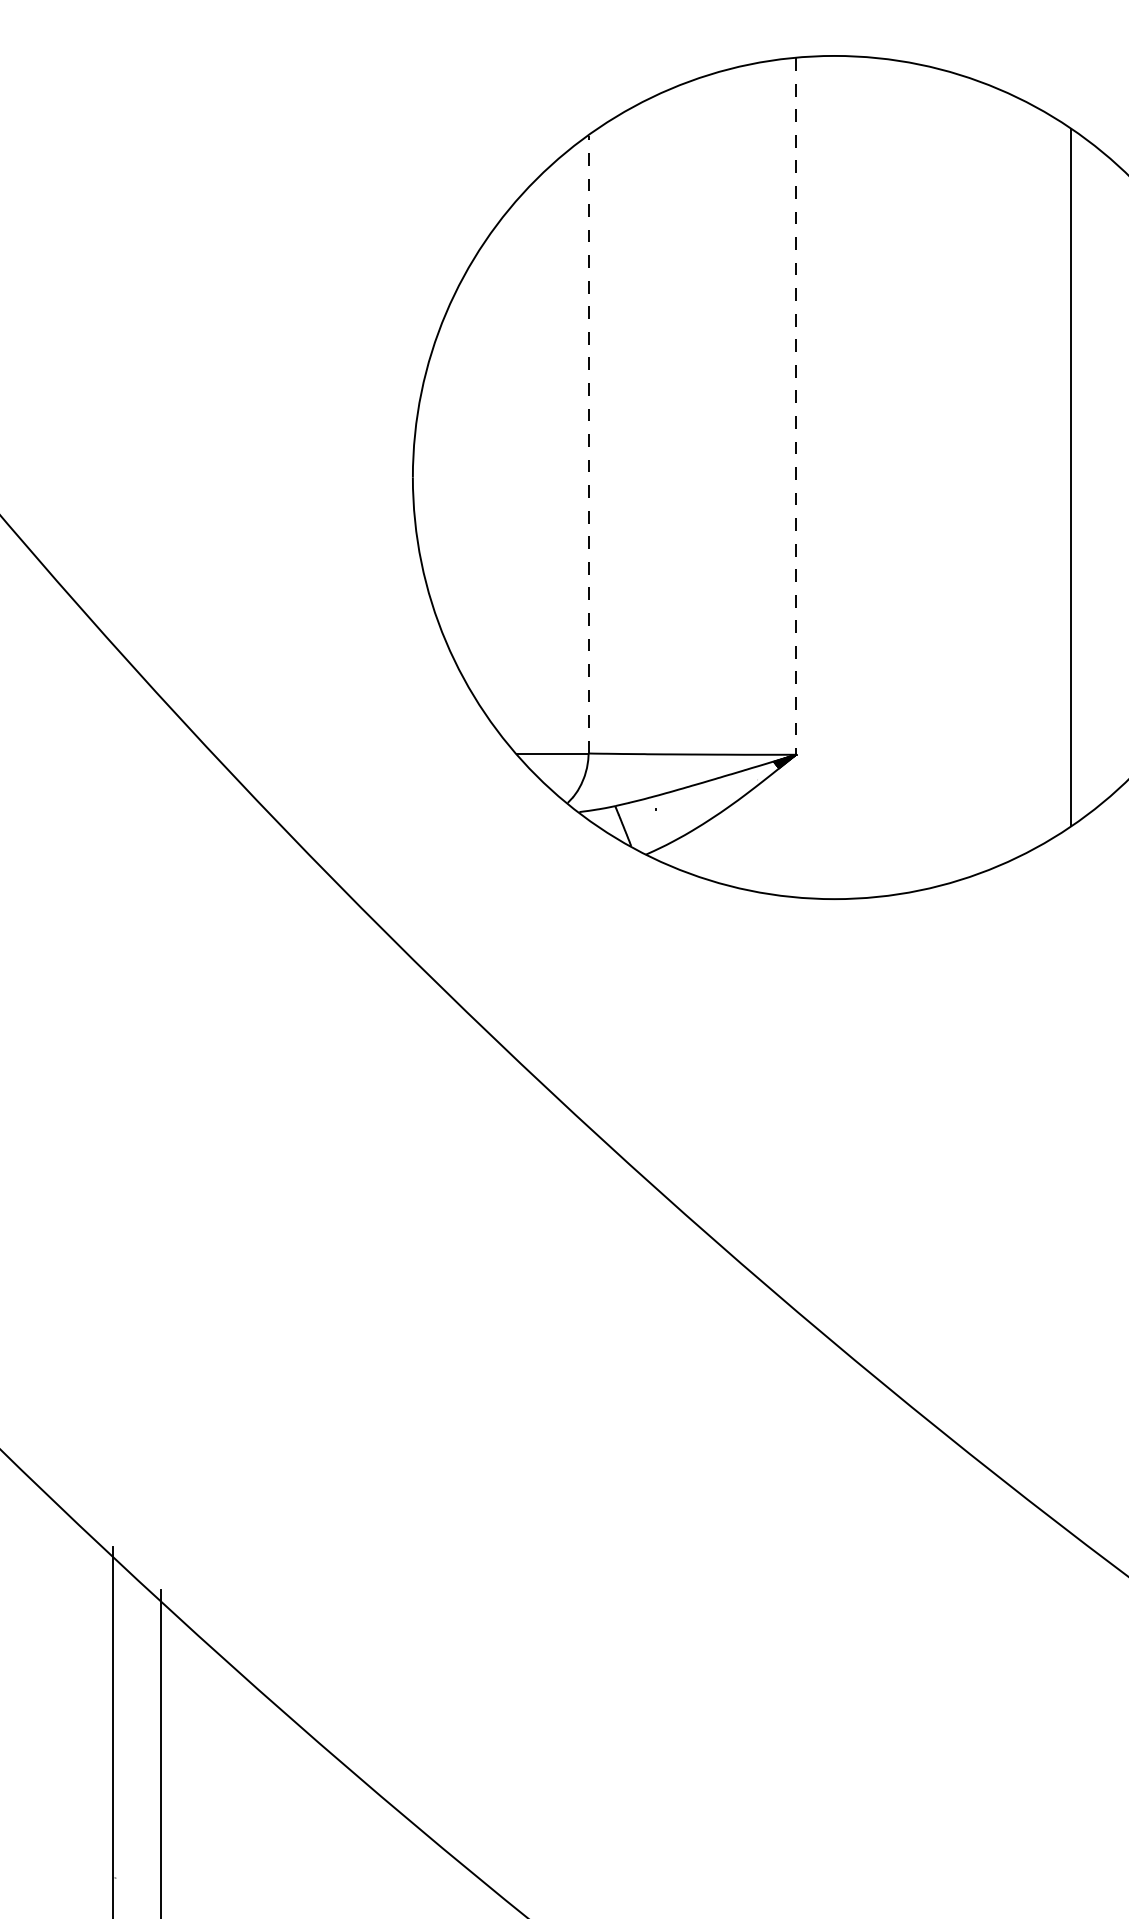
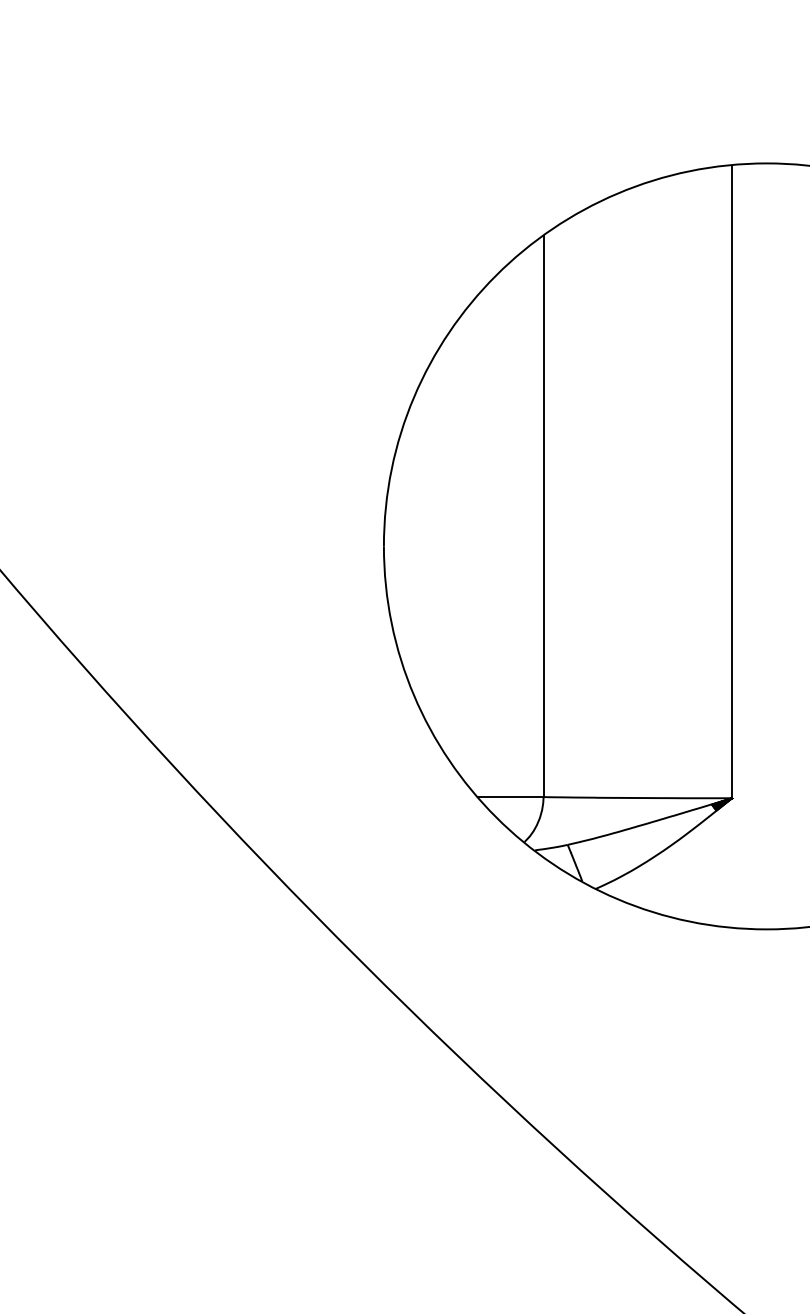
line: (796, 407) -> (732, 482), dashed -> solid
line: (588, 444) -> (543, 516), dashed -> solid

